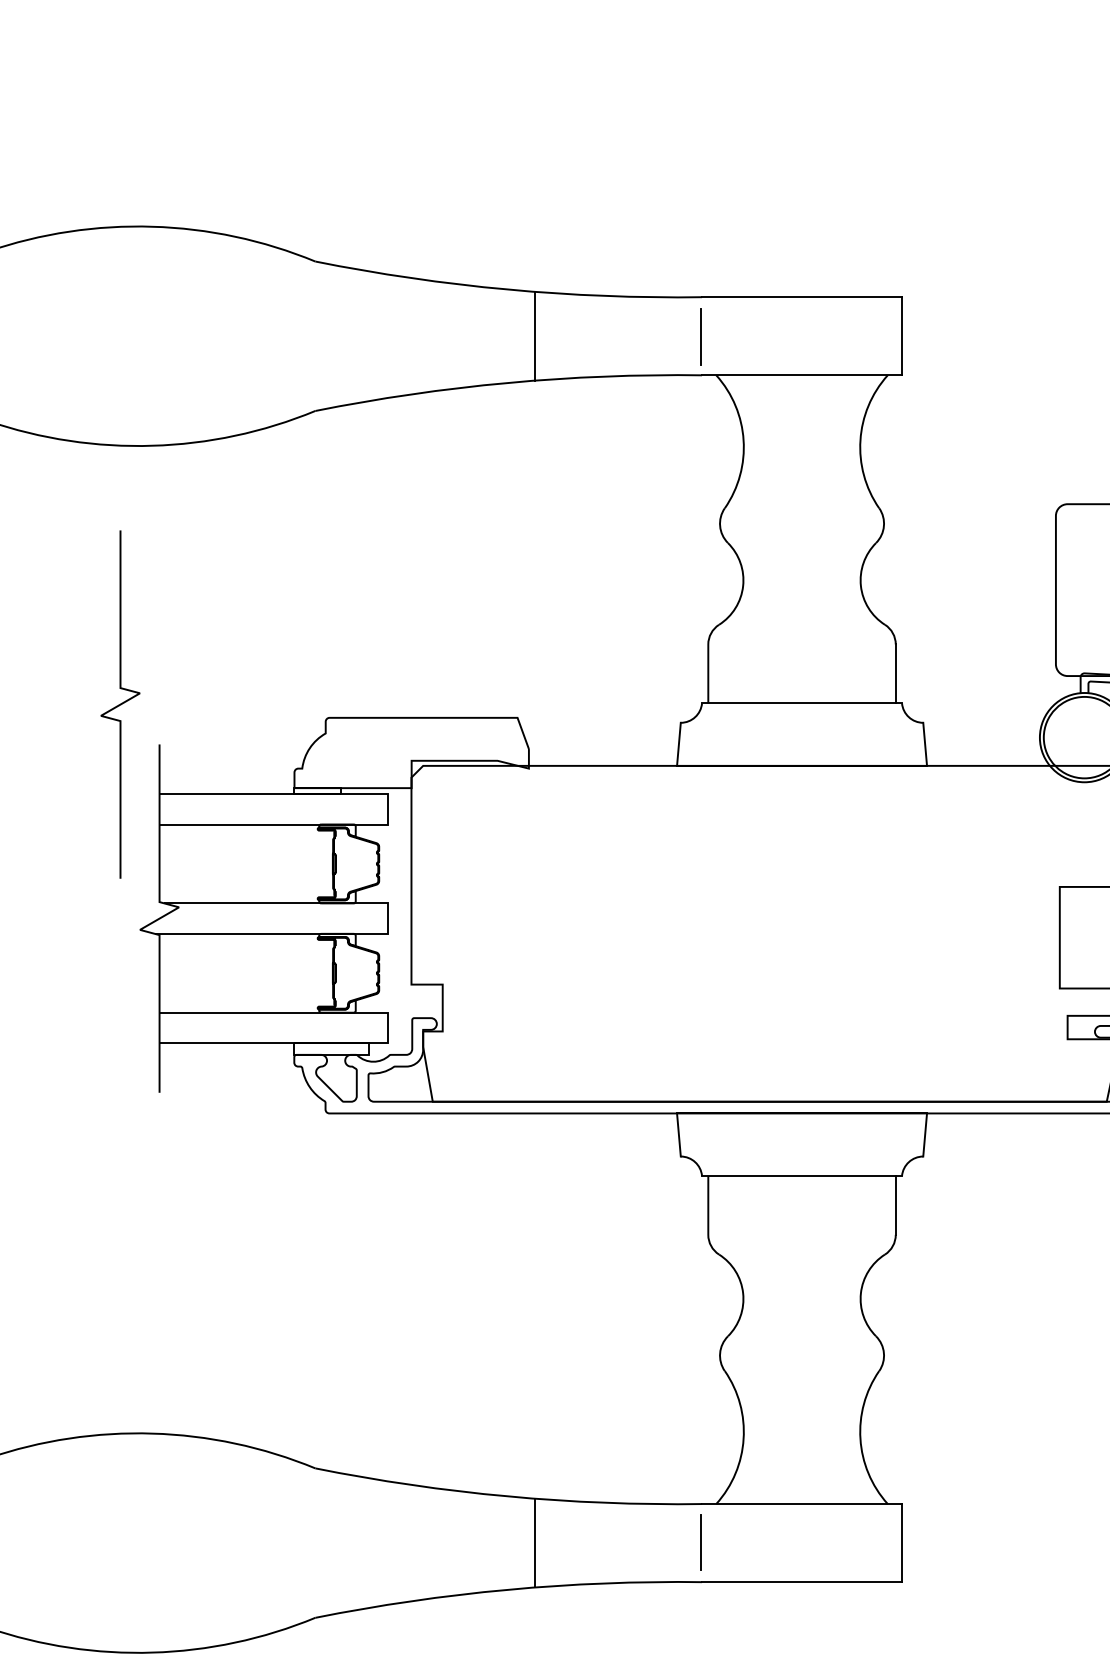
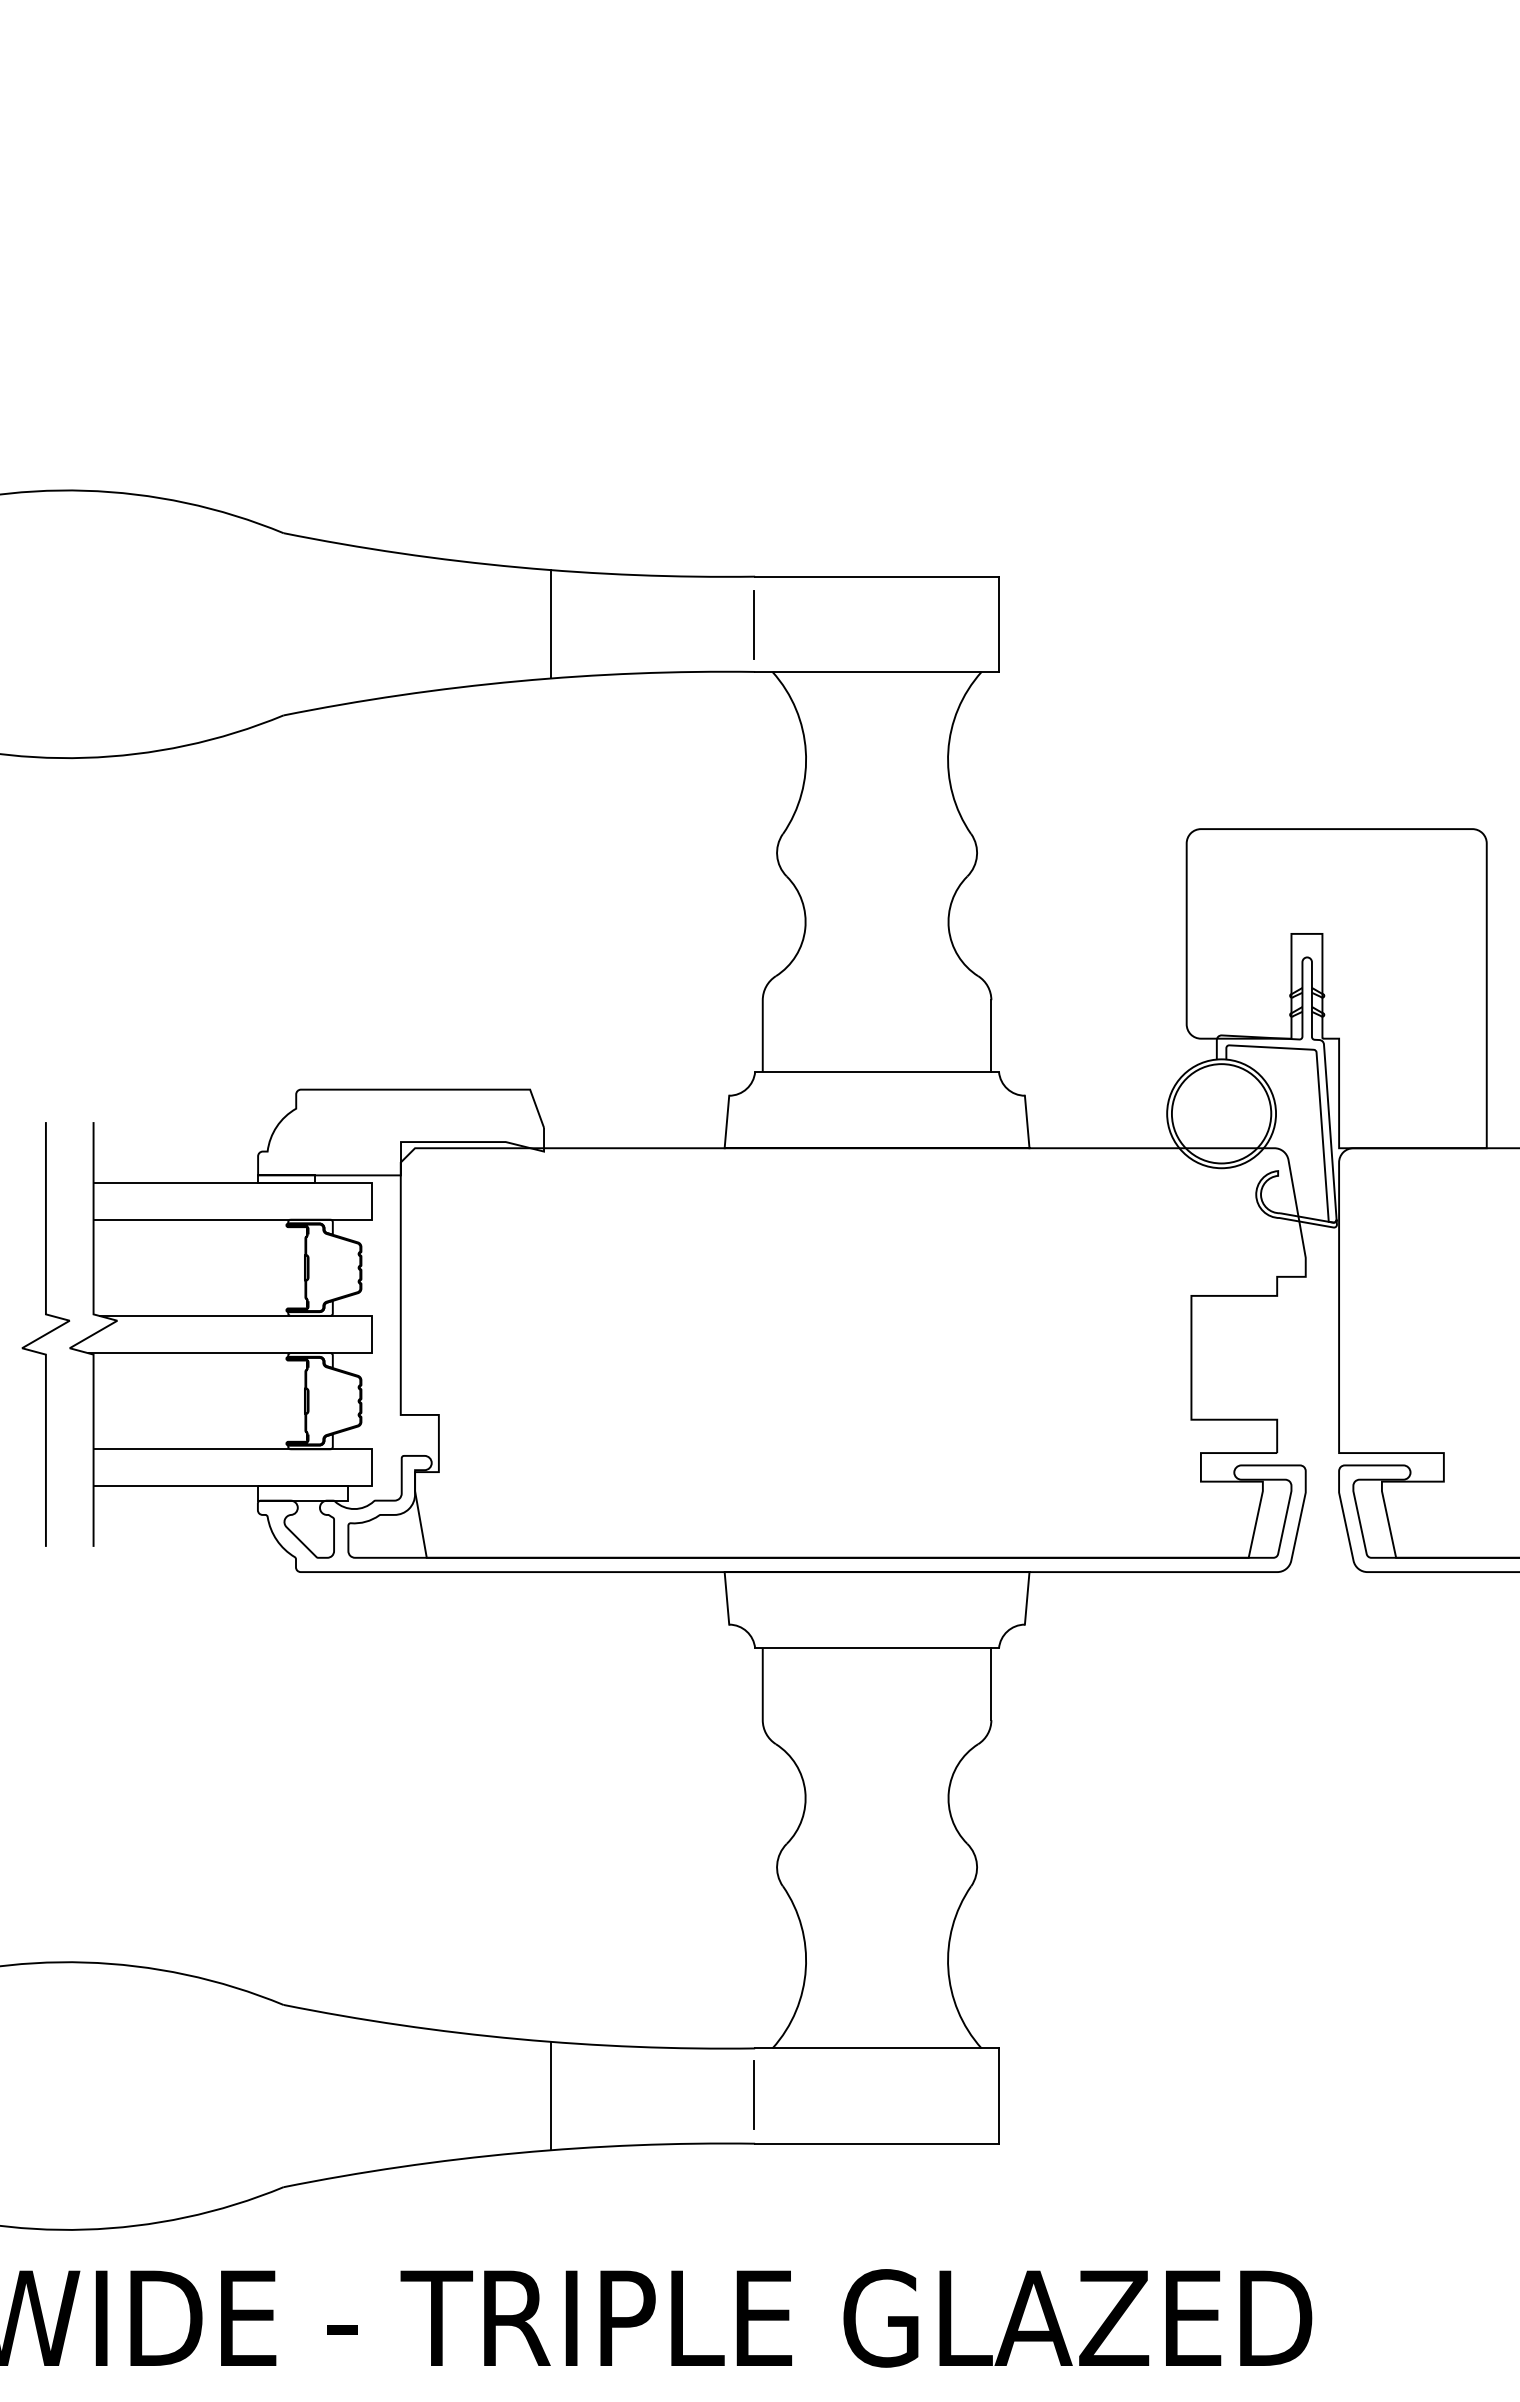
curve: (120, 704) -> (45, 1334), moved

